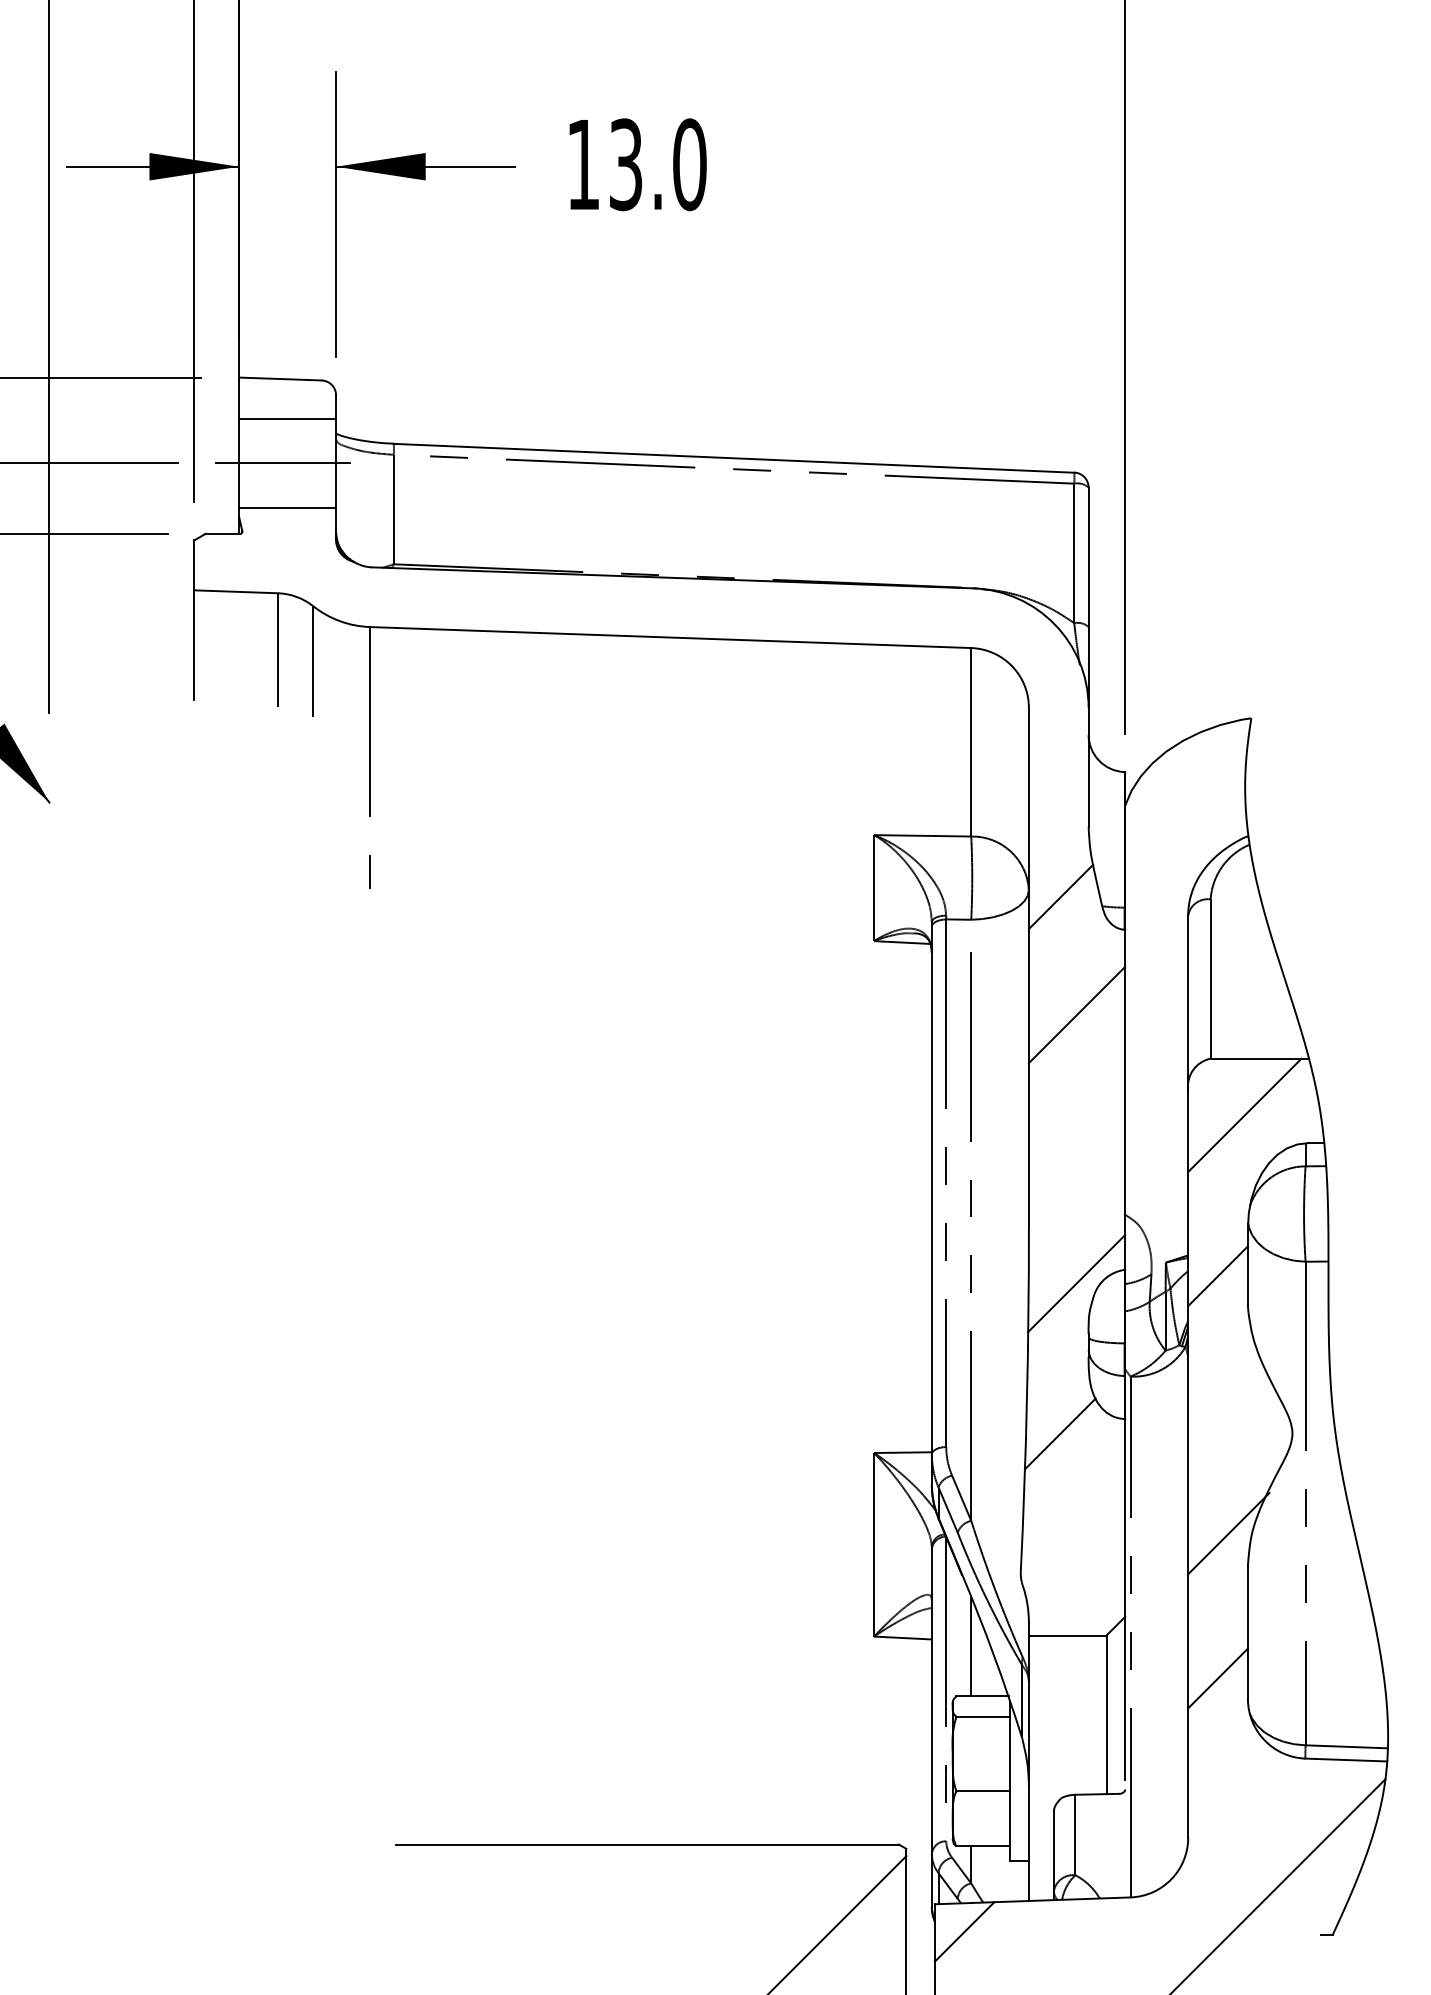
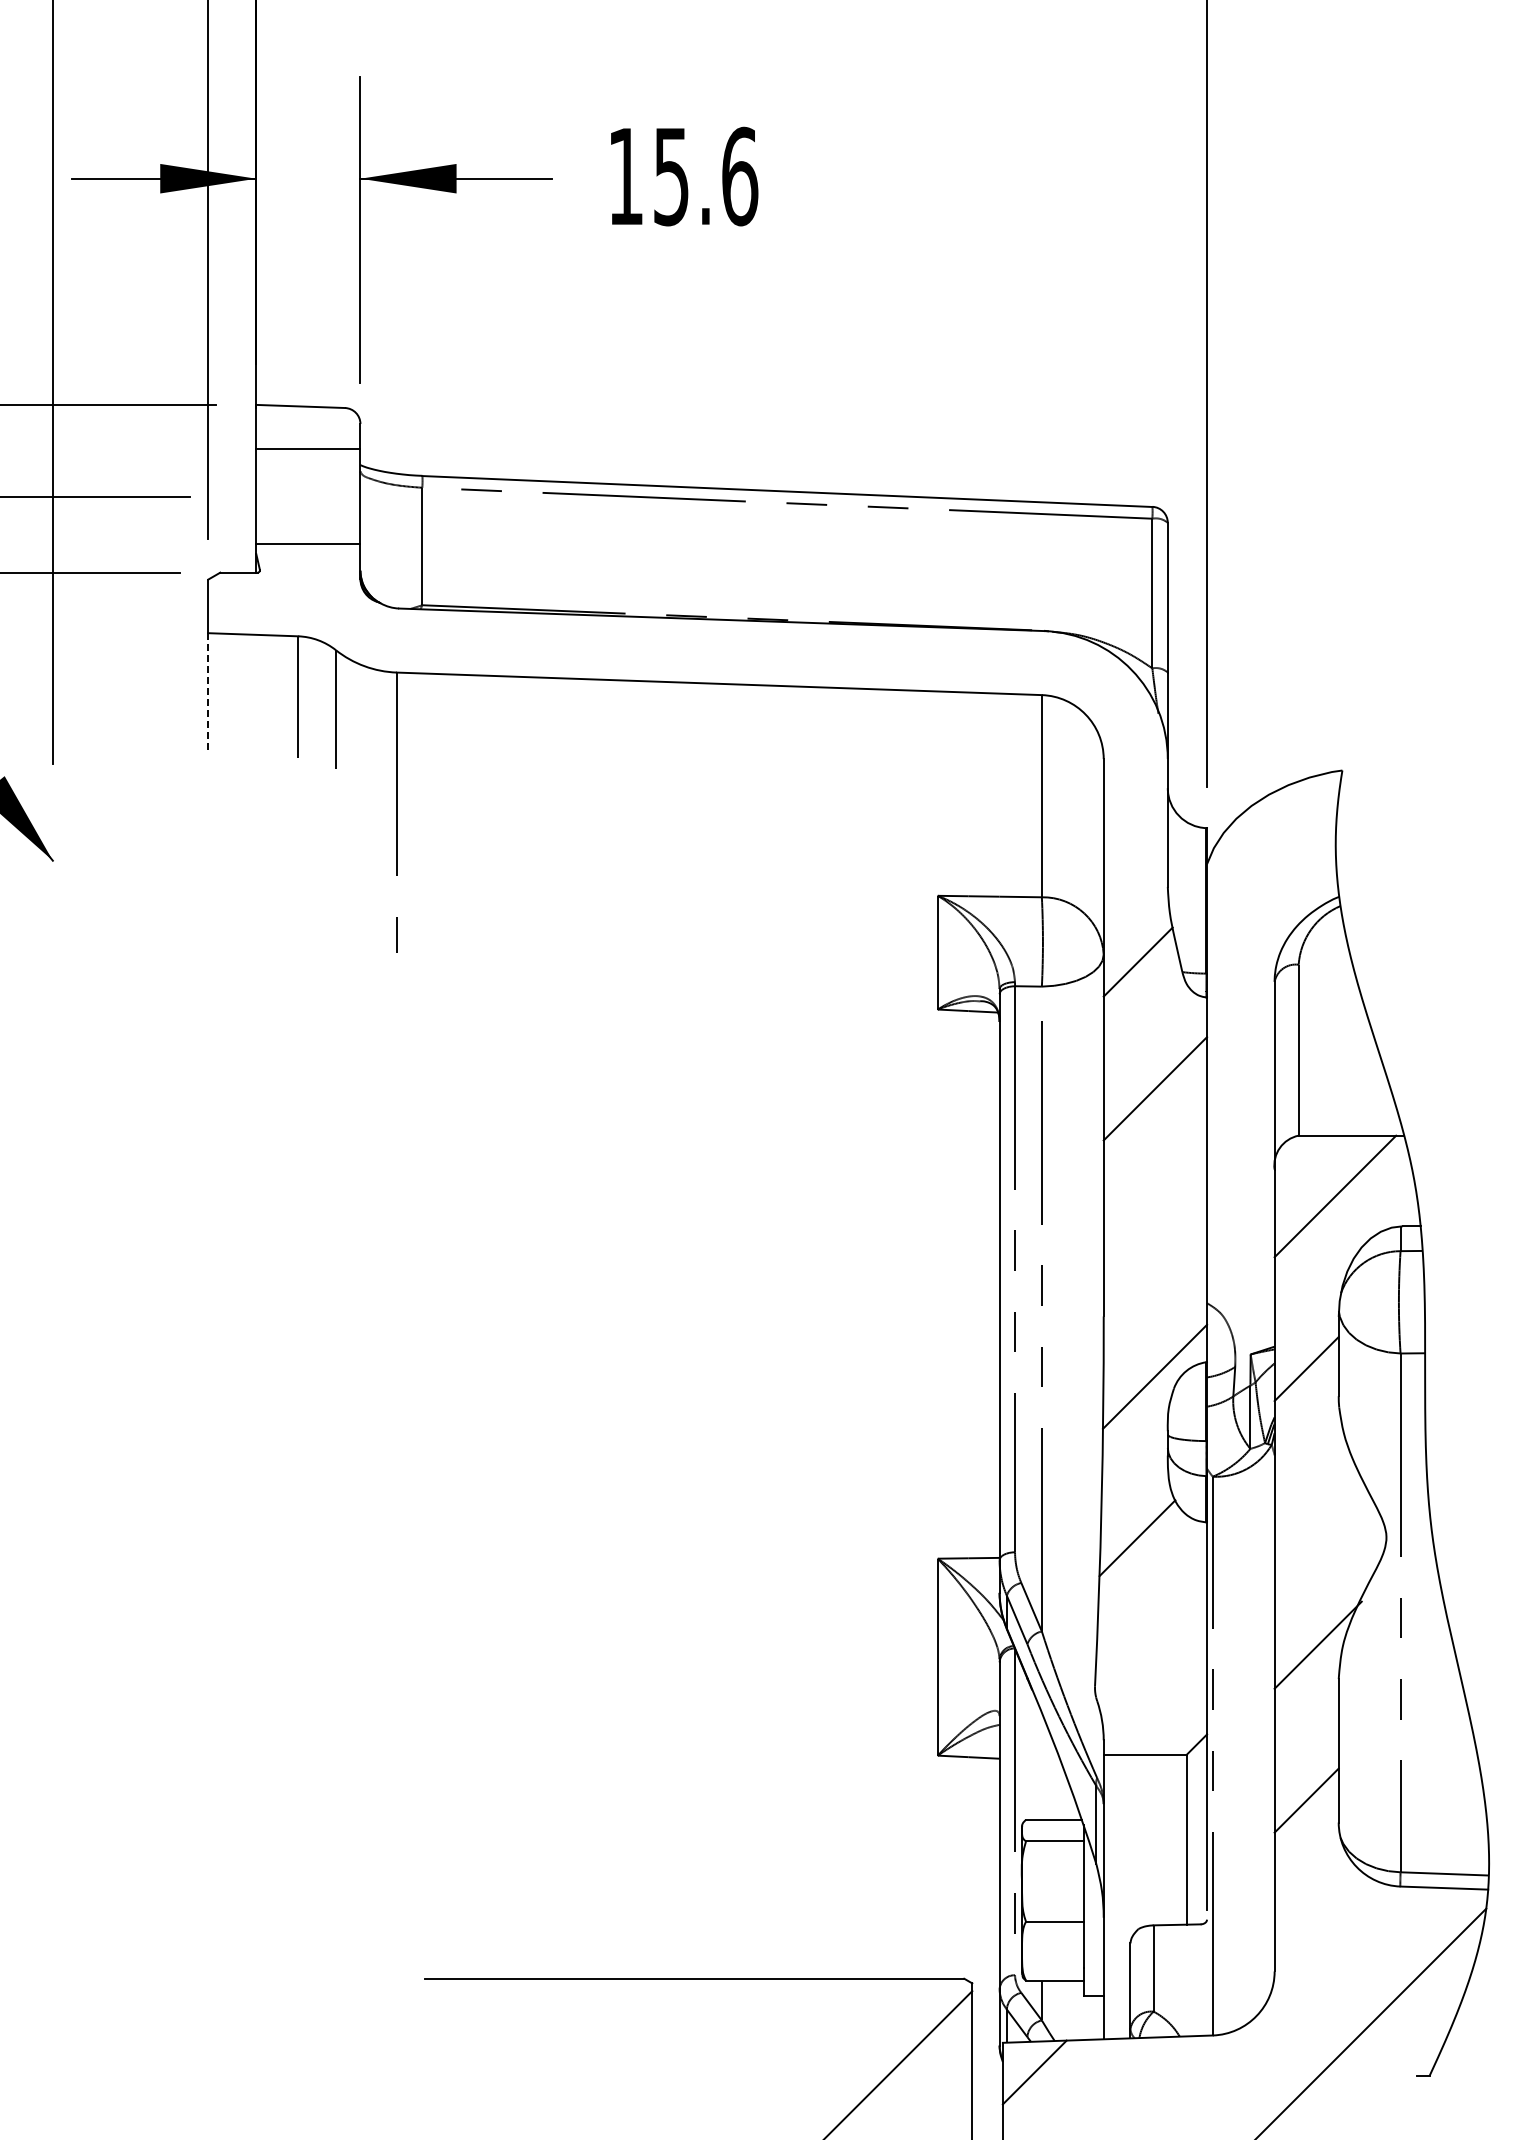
text: (658, 164) -> (706, 176), 13.0 -> 15.6
line: (283, 462) -> (303, 496), removed
line: (194, 644) -> (208, 691), solid -> dashed
line: (970, 1646) -> (1041, 1766), removed

